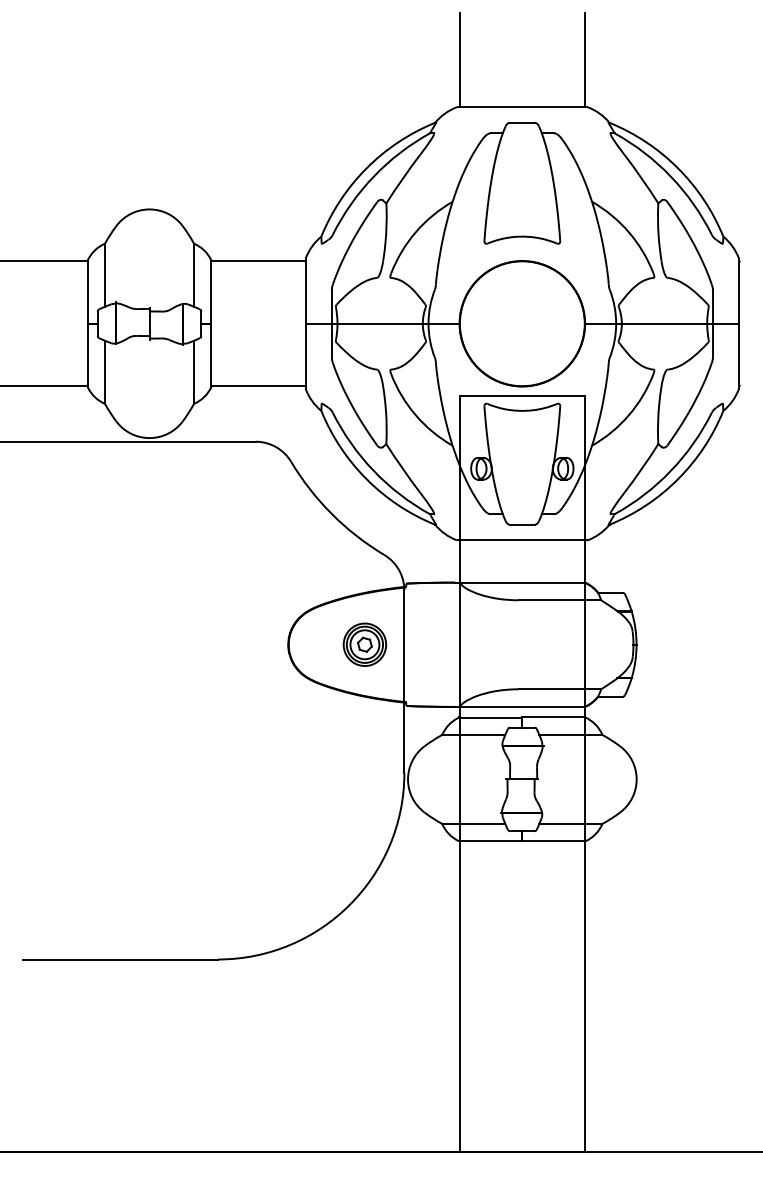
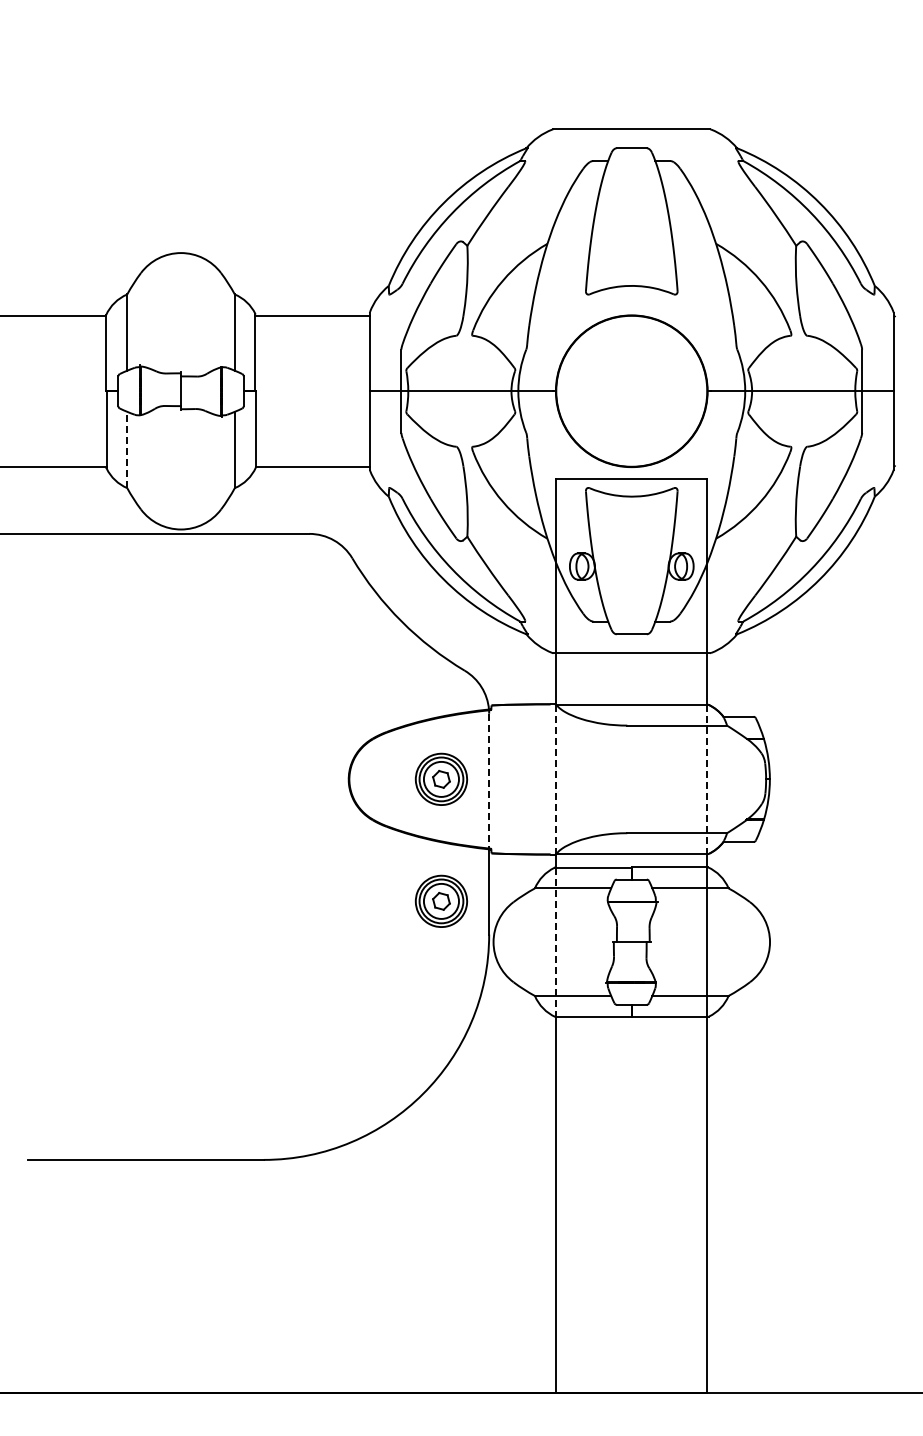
line: (584, 59) -> (707, 71), removed
line: (460, 60) -> (556, 72), removed
line: (105, 371) -> (127, 449), solid -> dashed
line: (460, 644) -> (556, 779), solid -> dashed
line: (584, 644) -> (707, 779), solid -> dashed
line: (404, 646) -> (489, 781), solid -> dashed
part: (364, 744) -> (441, 900), added
line: (460, 779) -> (556, 942), solid -> dashed

